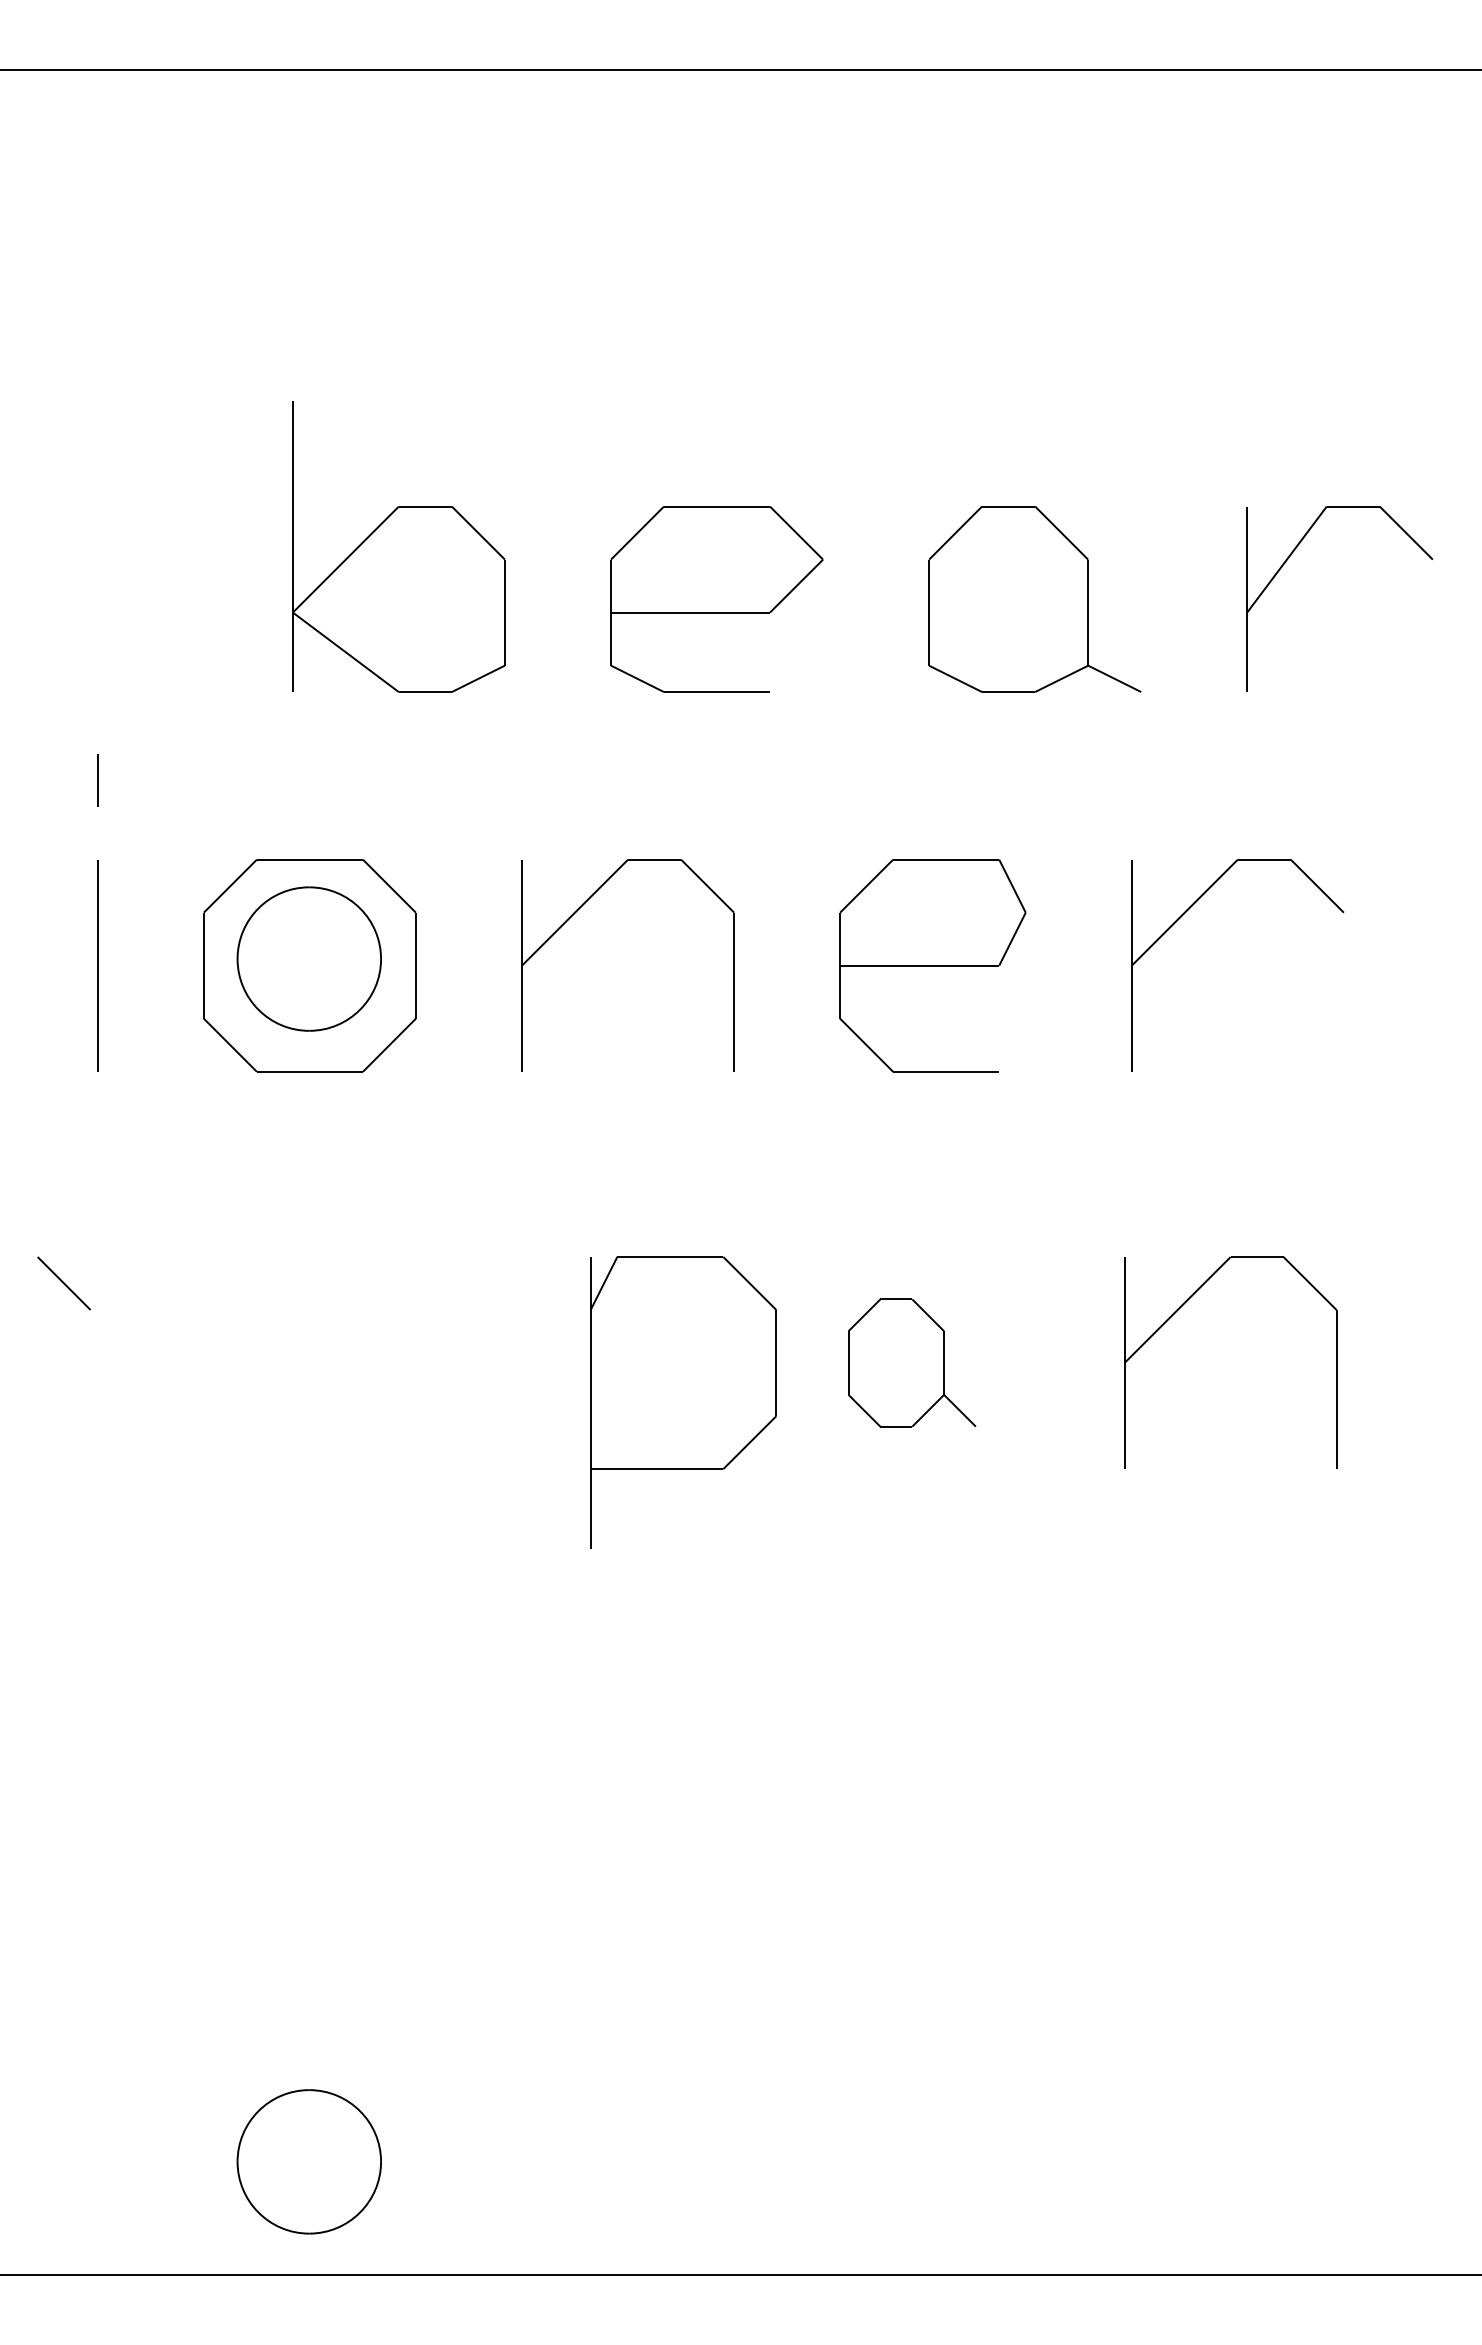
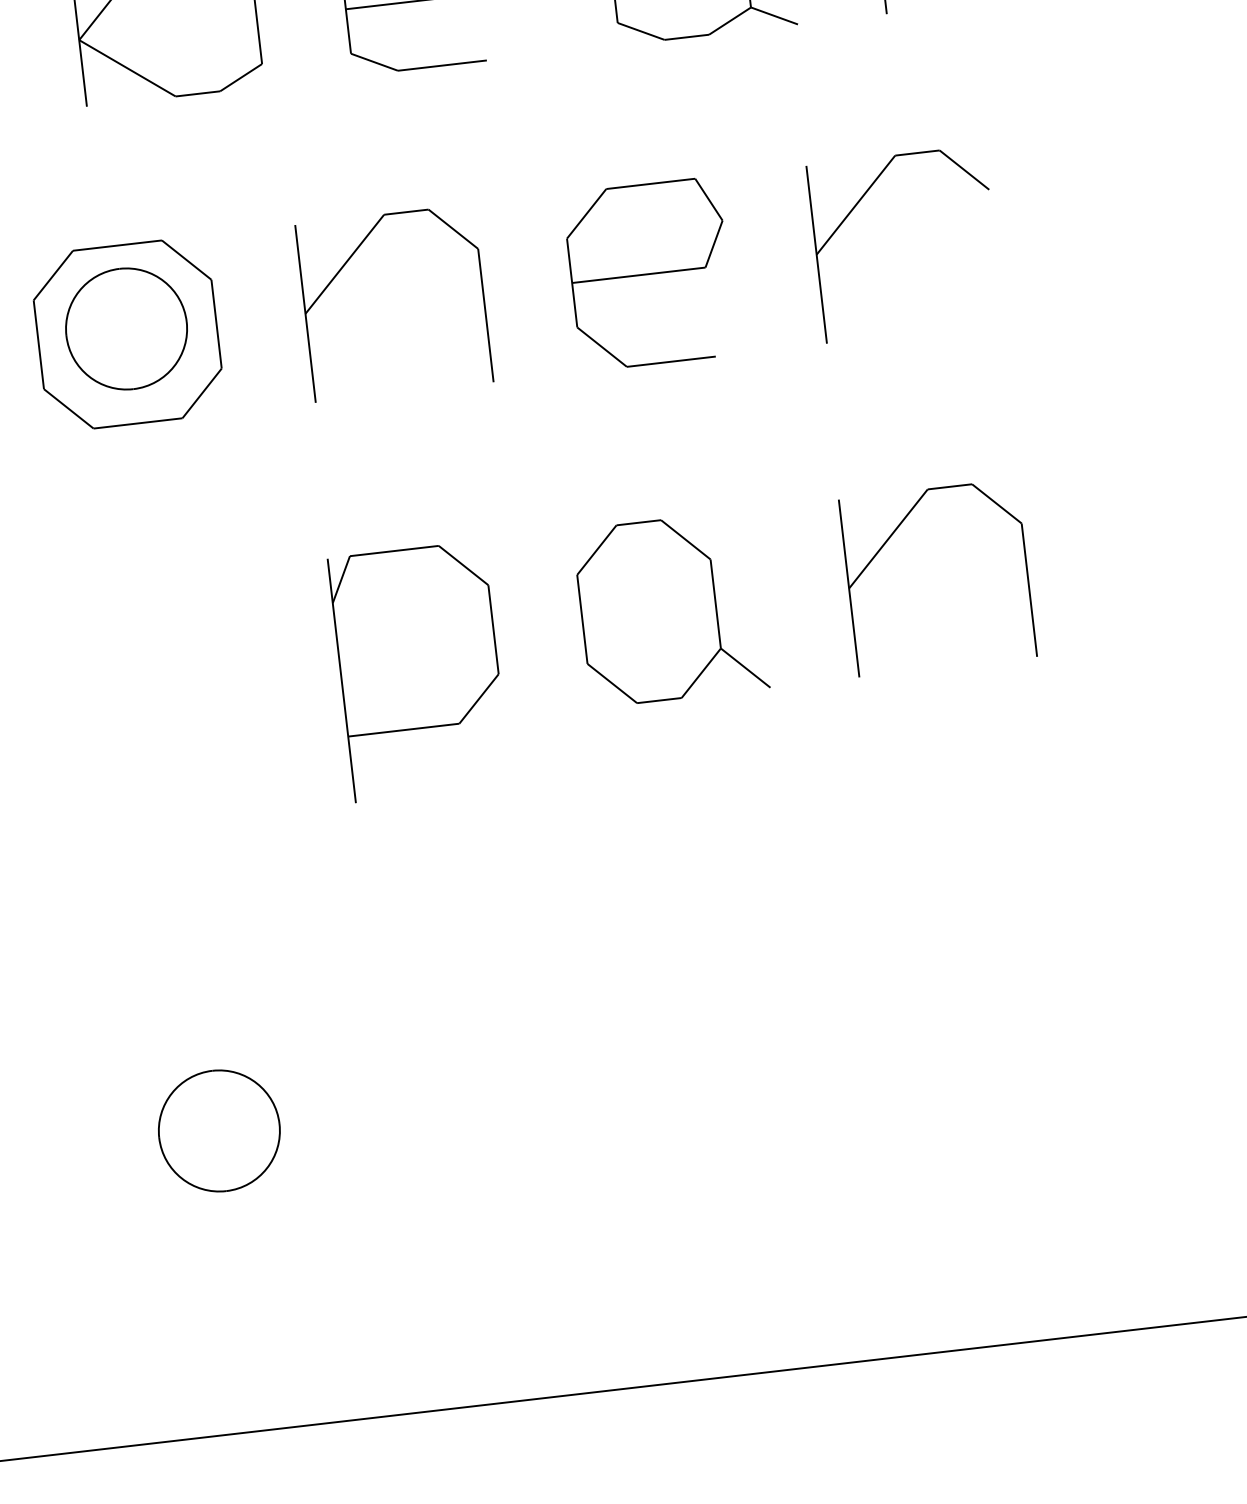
part: (911, 1362) -> (670, 608), size x1.67
part: (683, 1402) -> (419, 671), moved
part: (308, 2161) -> (218, 1130), moved

